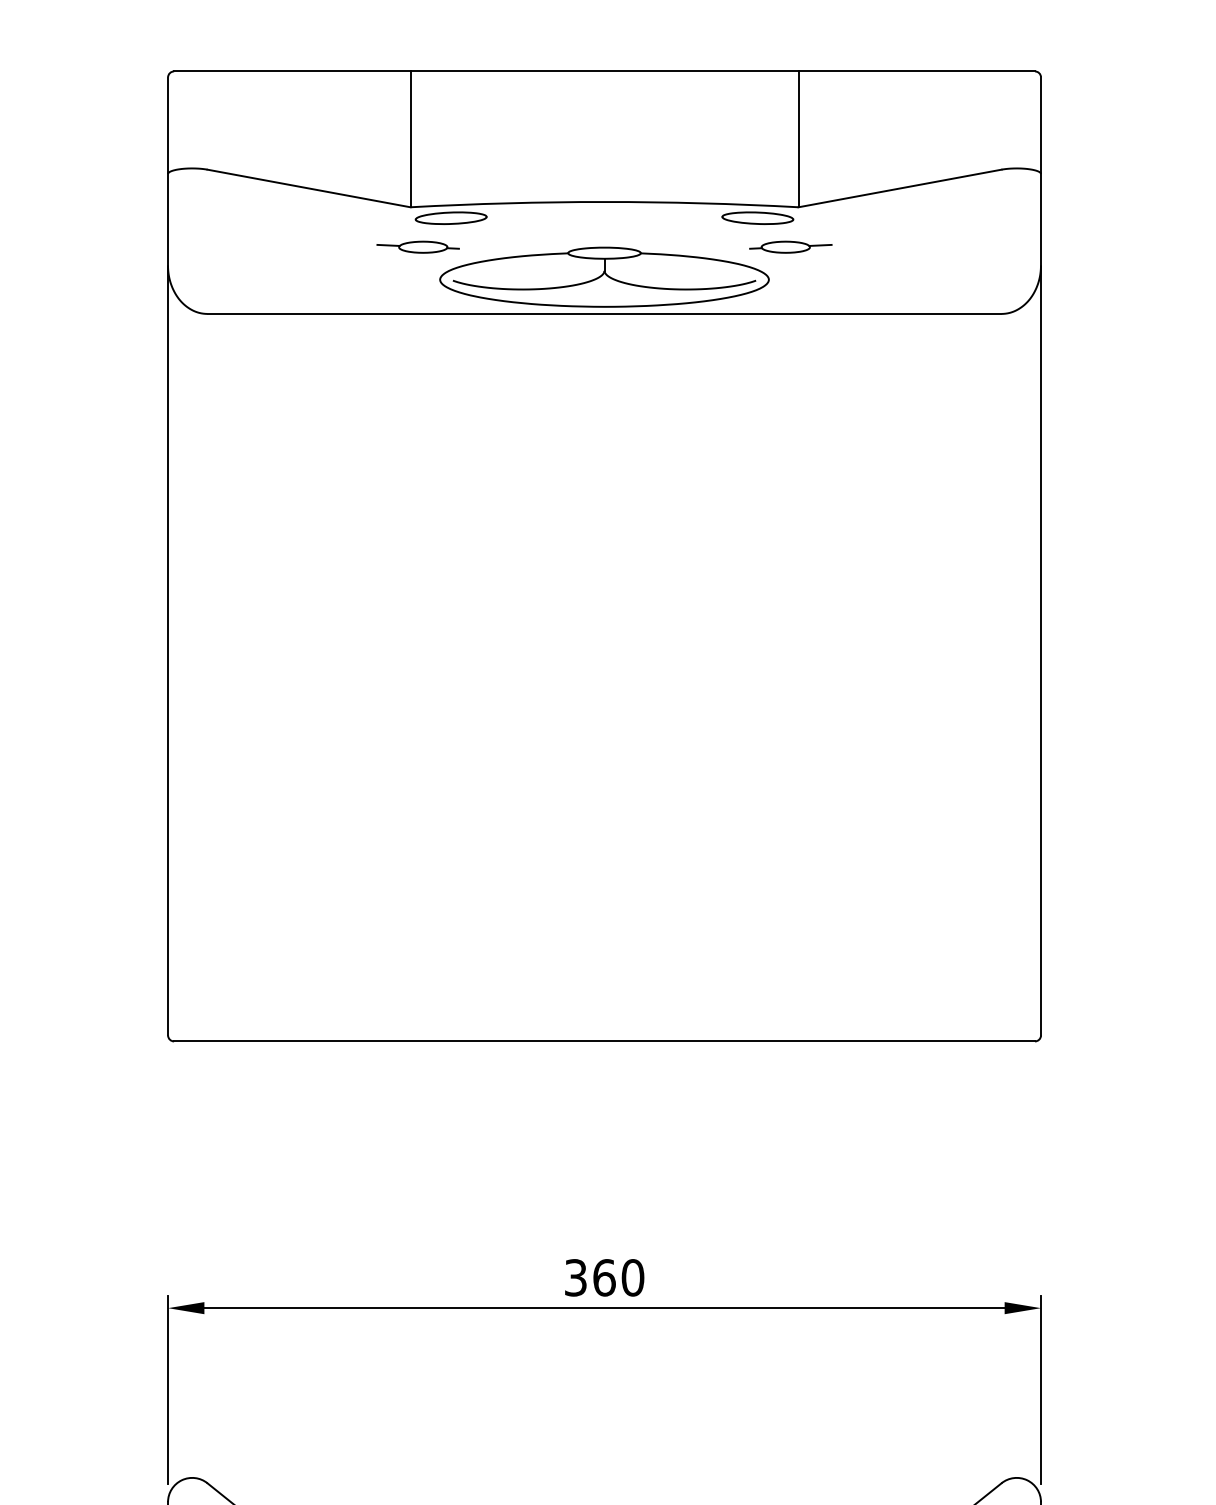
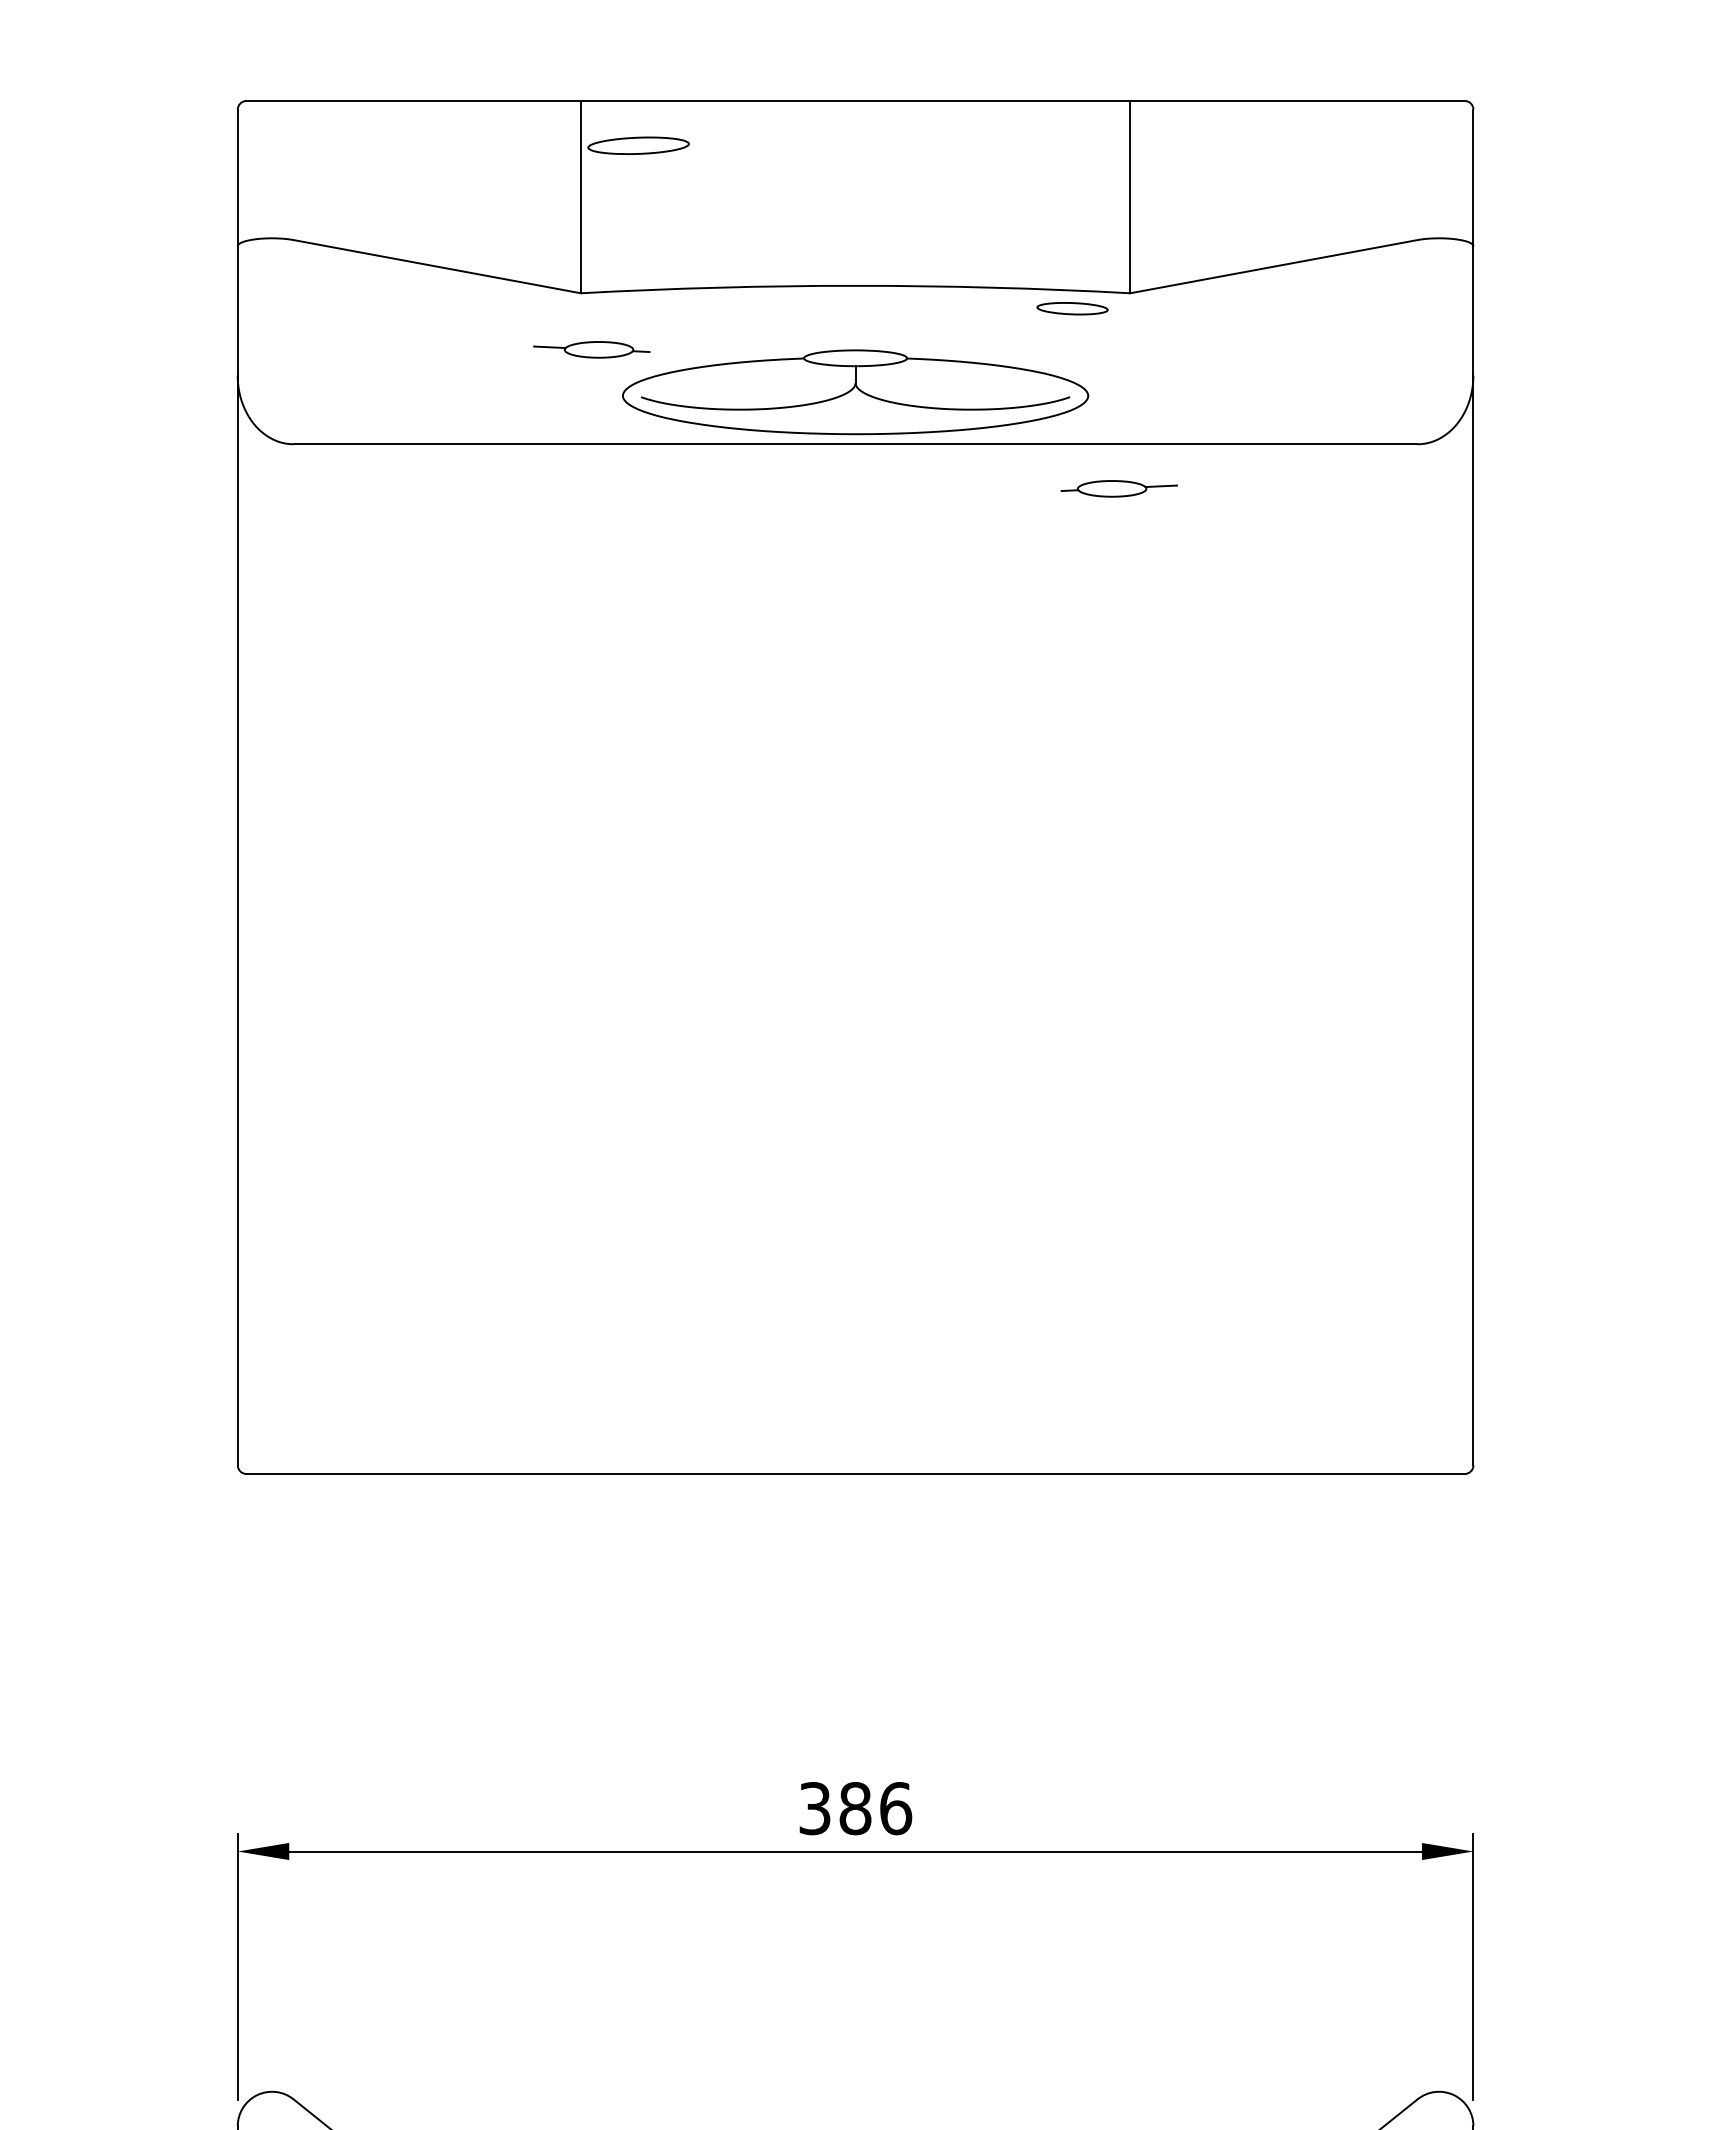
part: (451, 218) -> (638, 145), moved
part: (757, 218) -> (1072, 308), size x0.7
part: (790, 246) -> (1118, 488), moved
text: (618, 1277) -> (875, 1808), 360 -> 386

